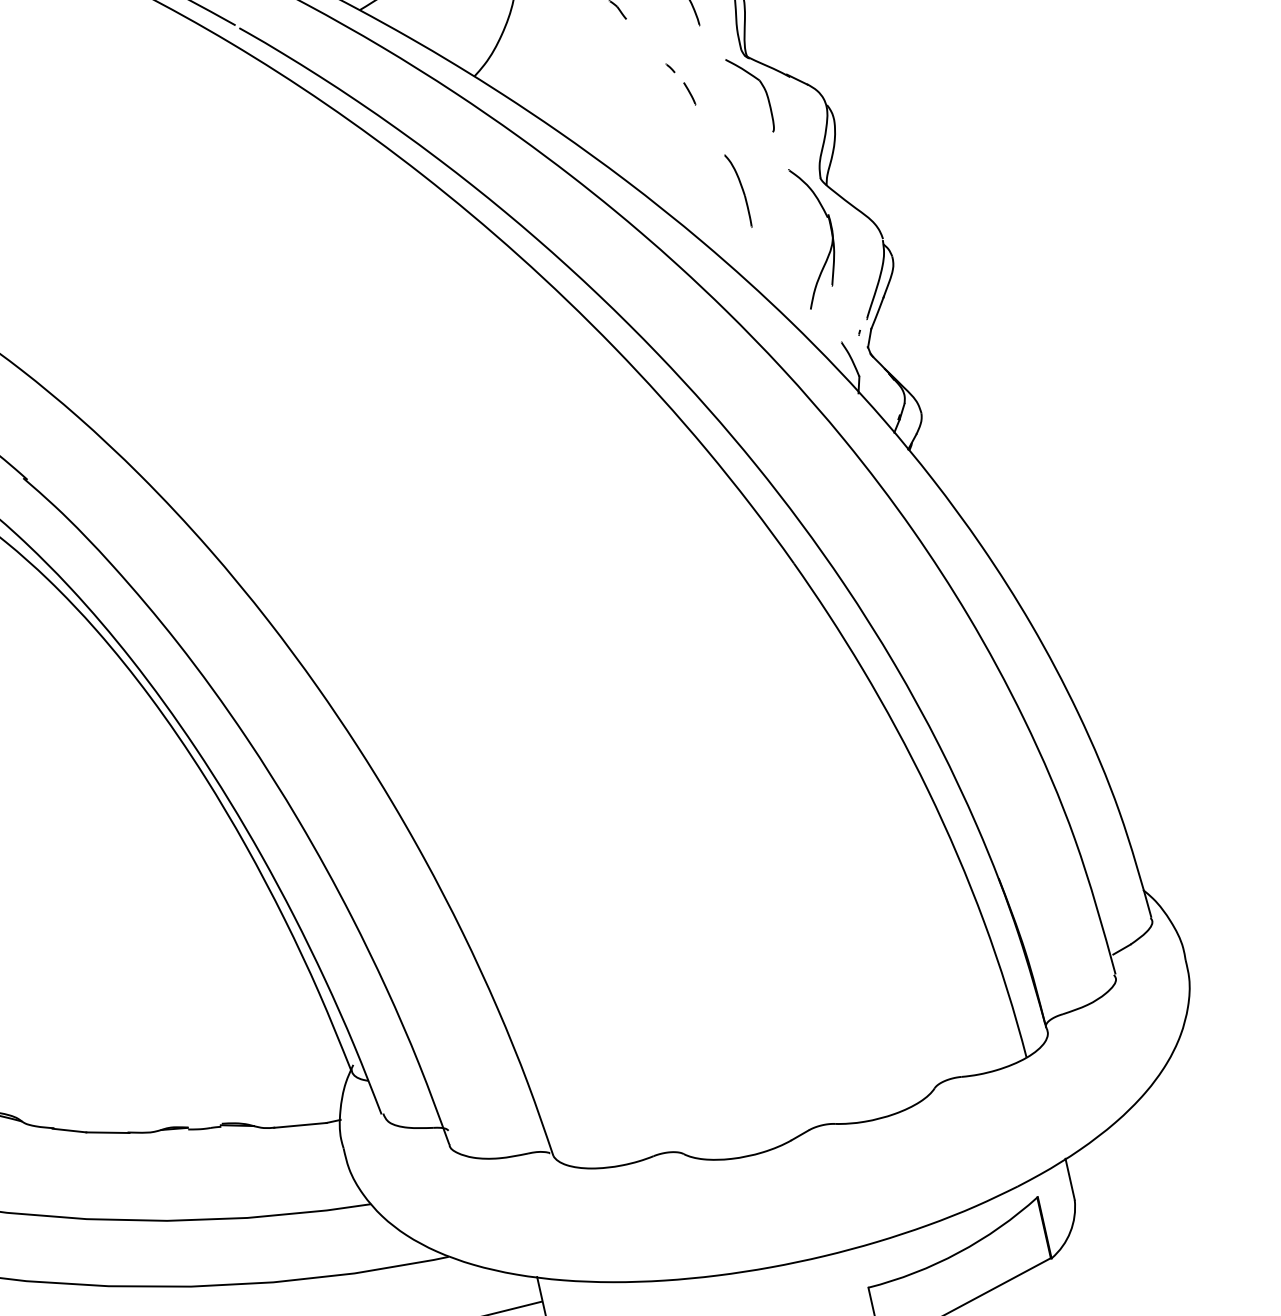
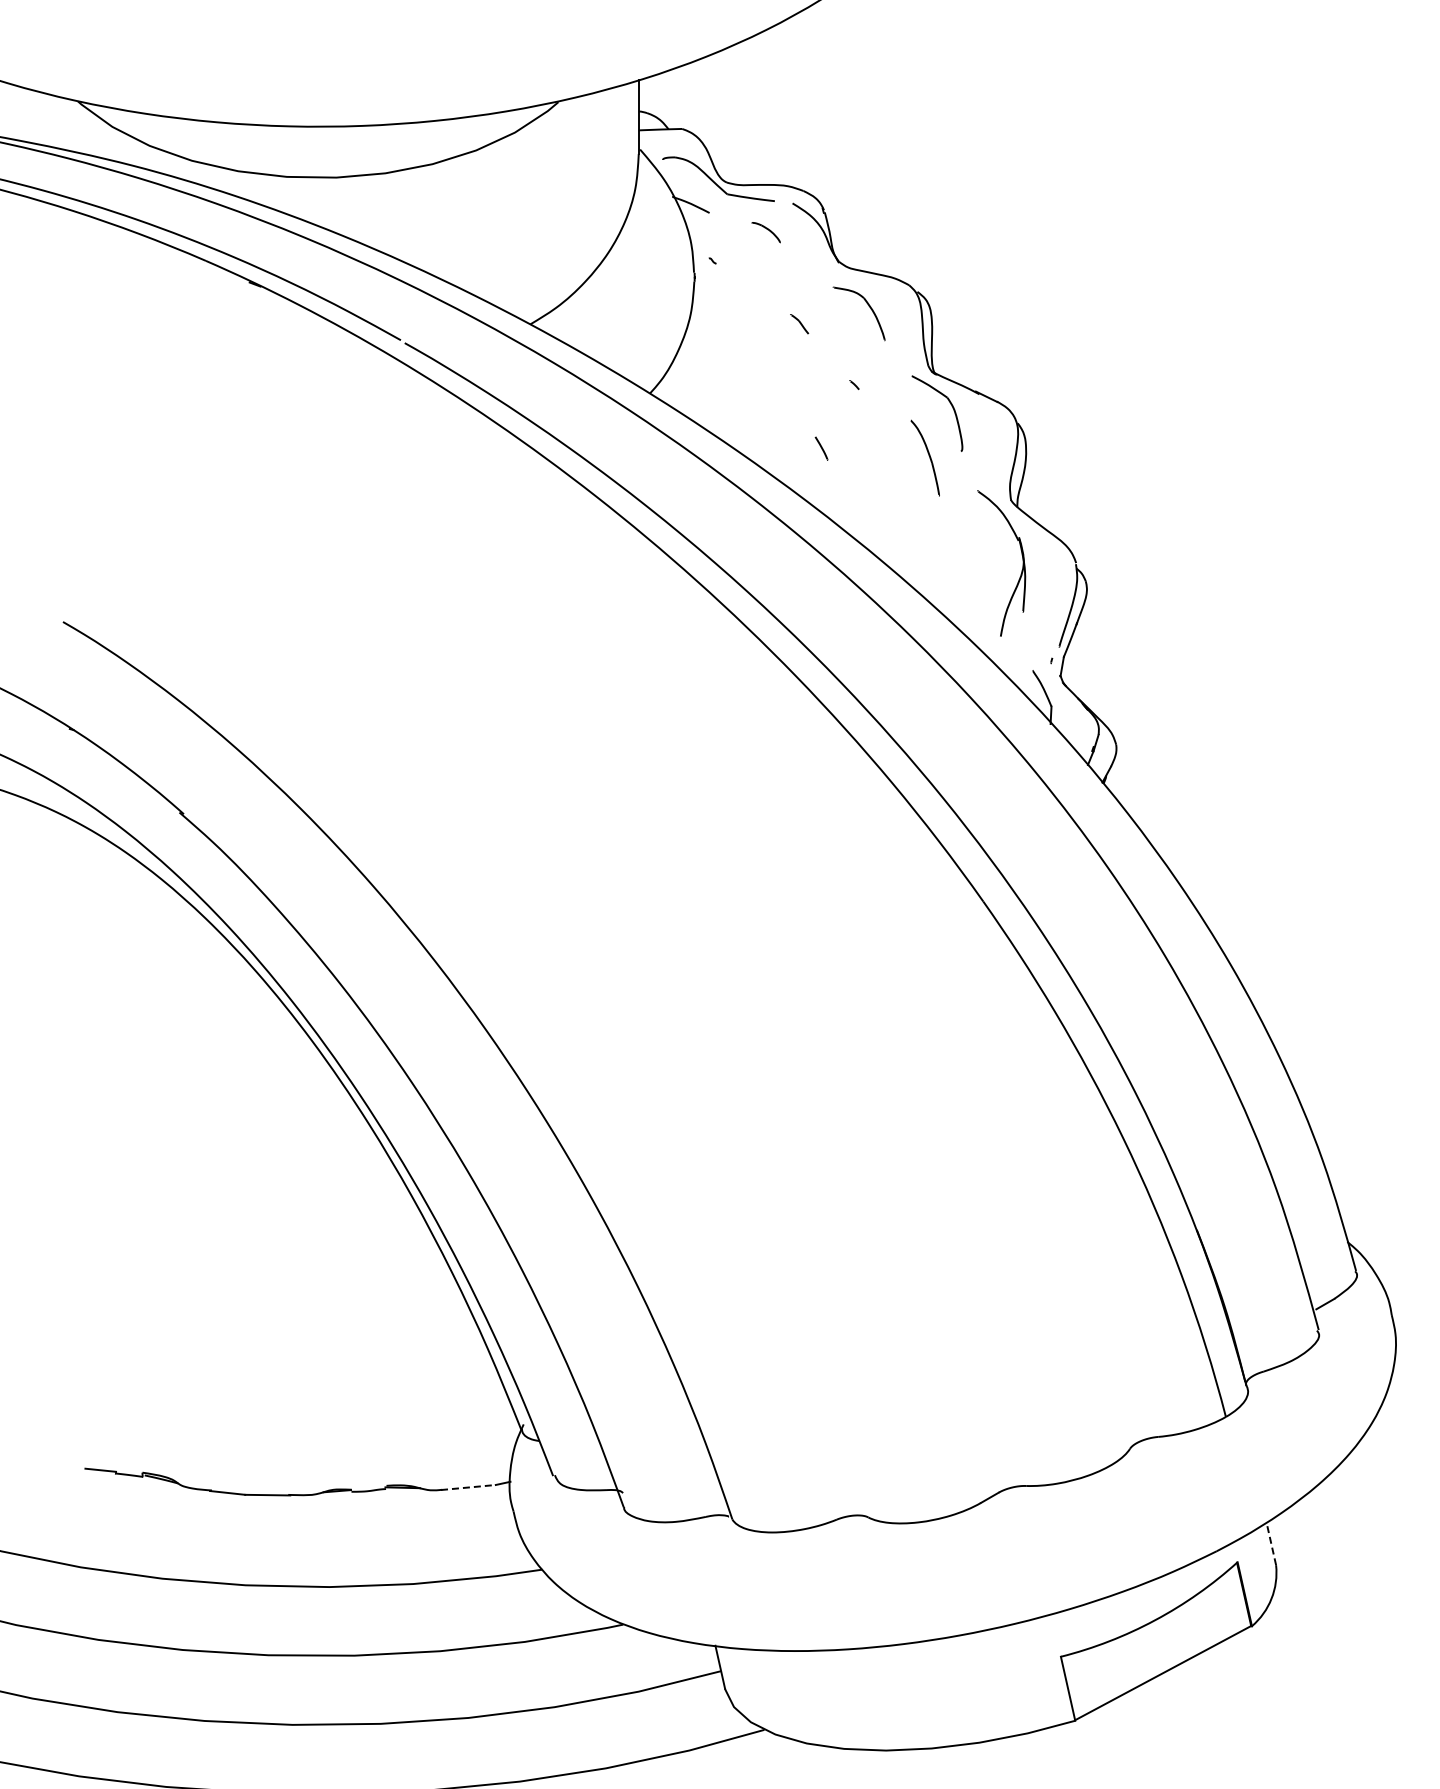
line: (689, 93) -> (821, 448), moved
part: (737, 190) -> (924, 457), moved
line: (300, 1125) -> (468, 1487), solid -> dashed
line: (1070, 1179) -> (1271, 1543), solid -> dashed

